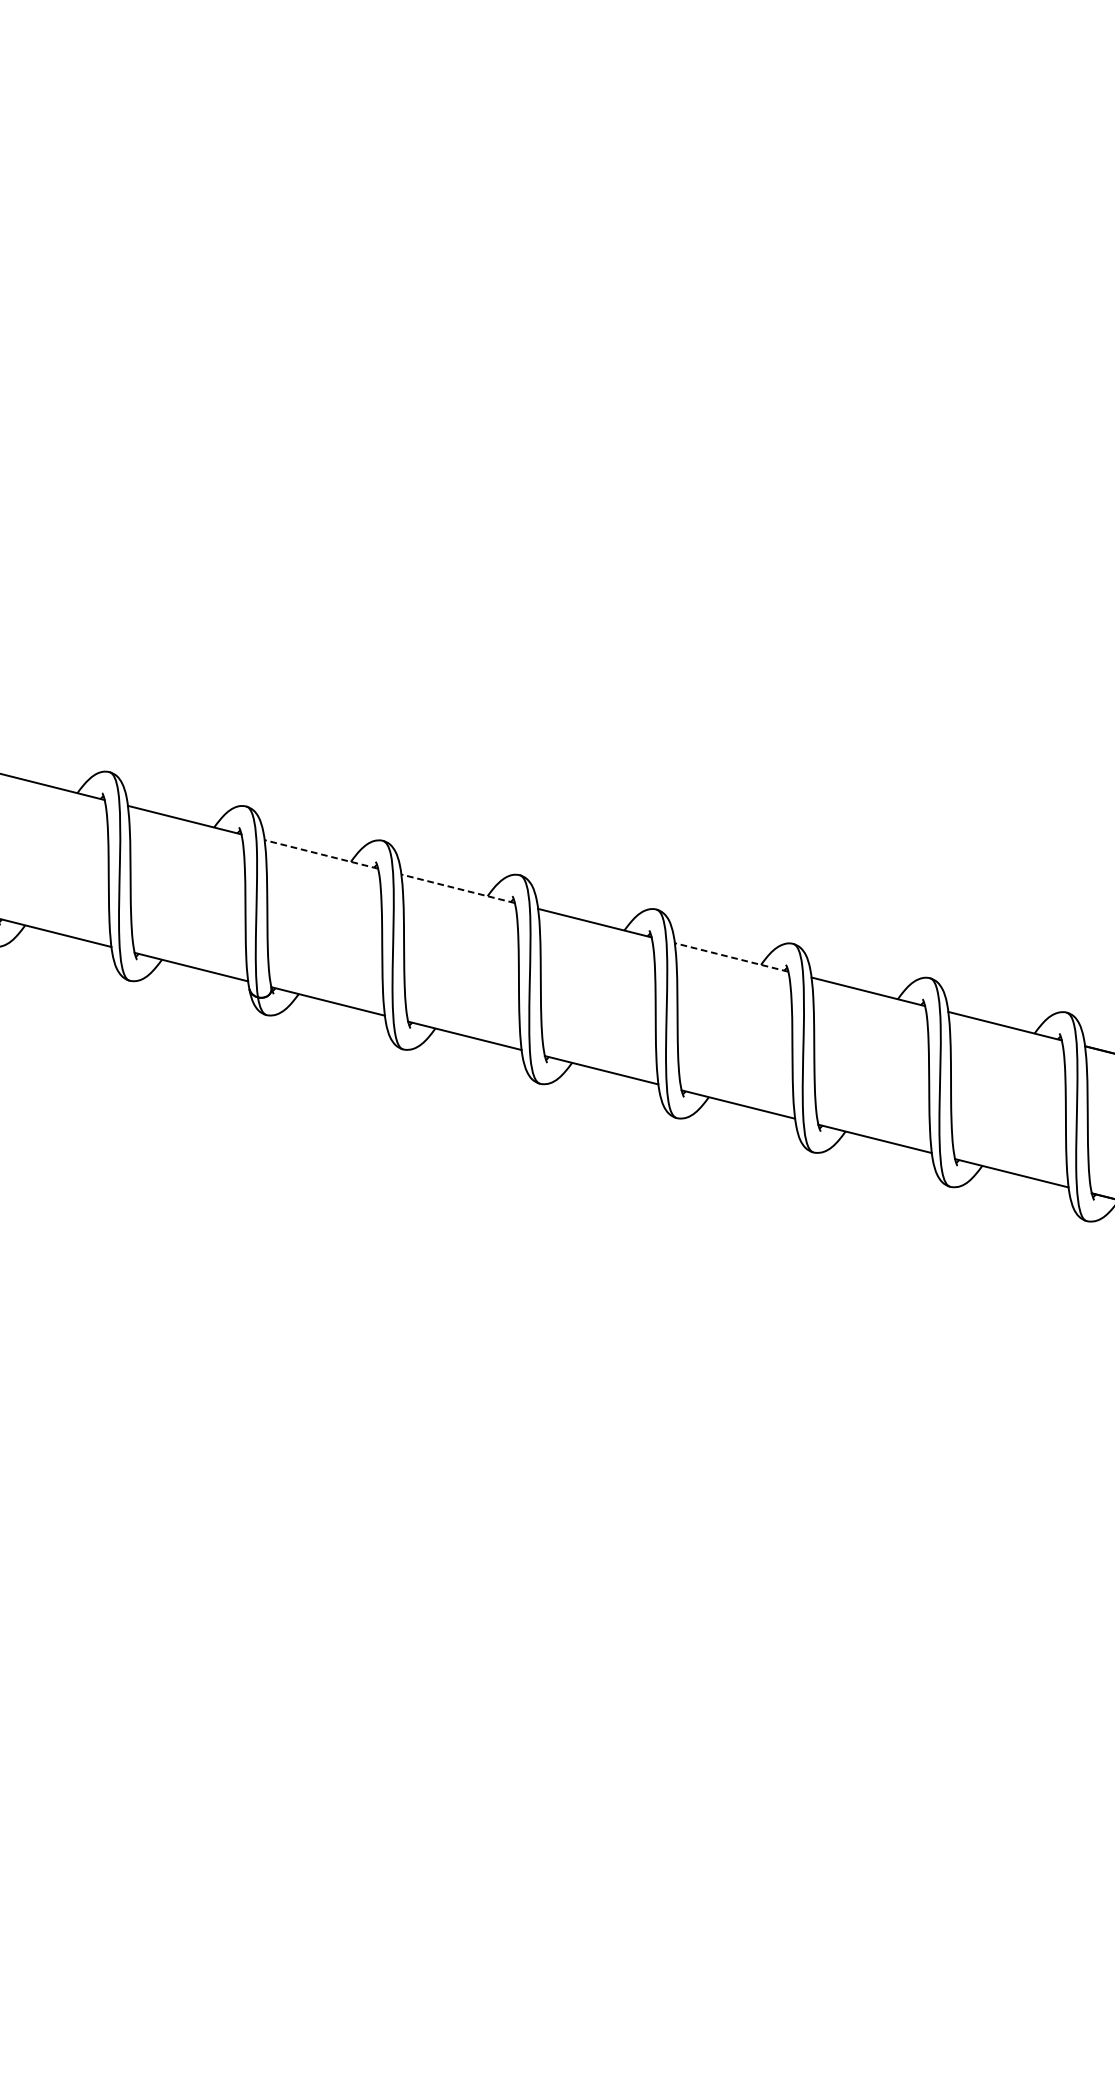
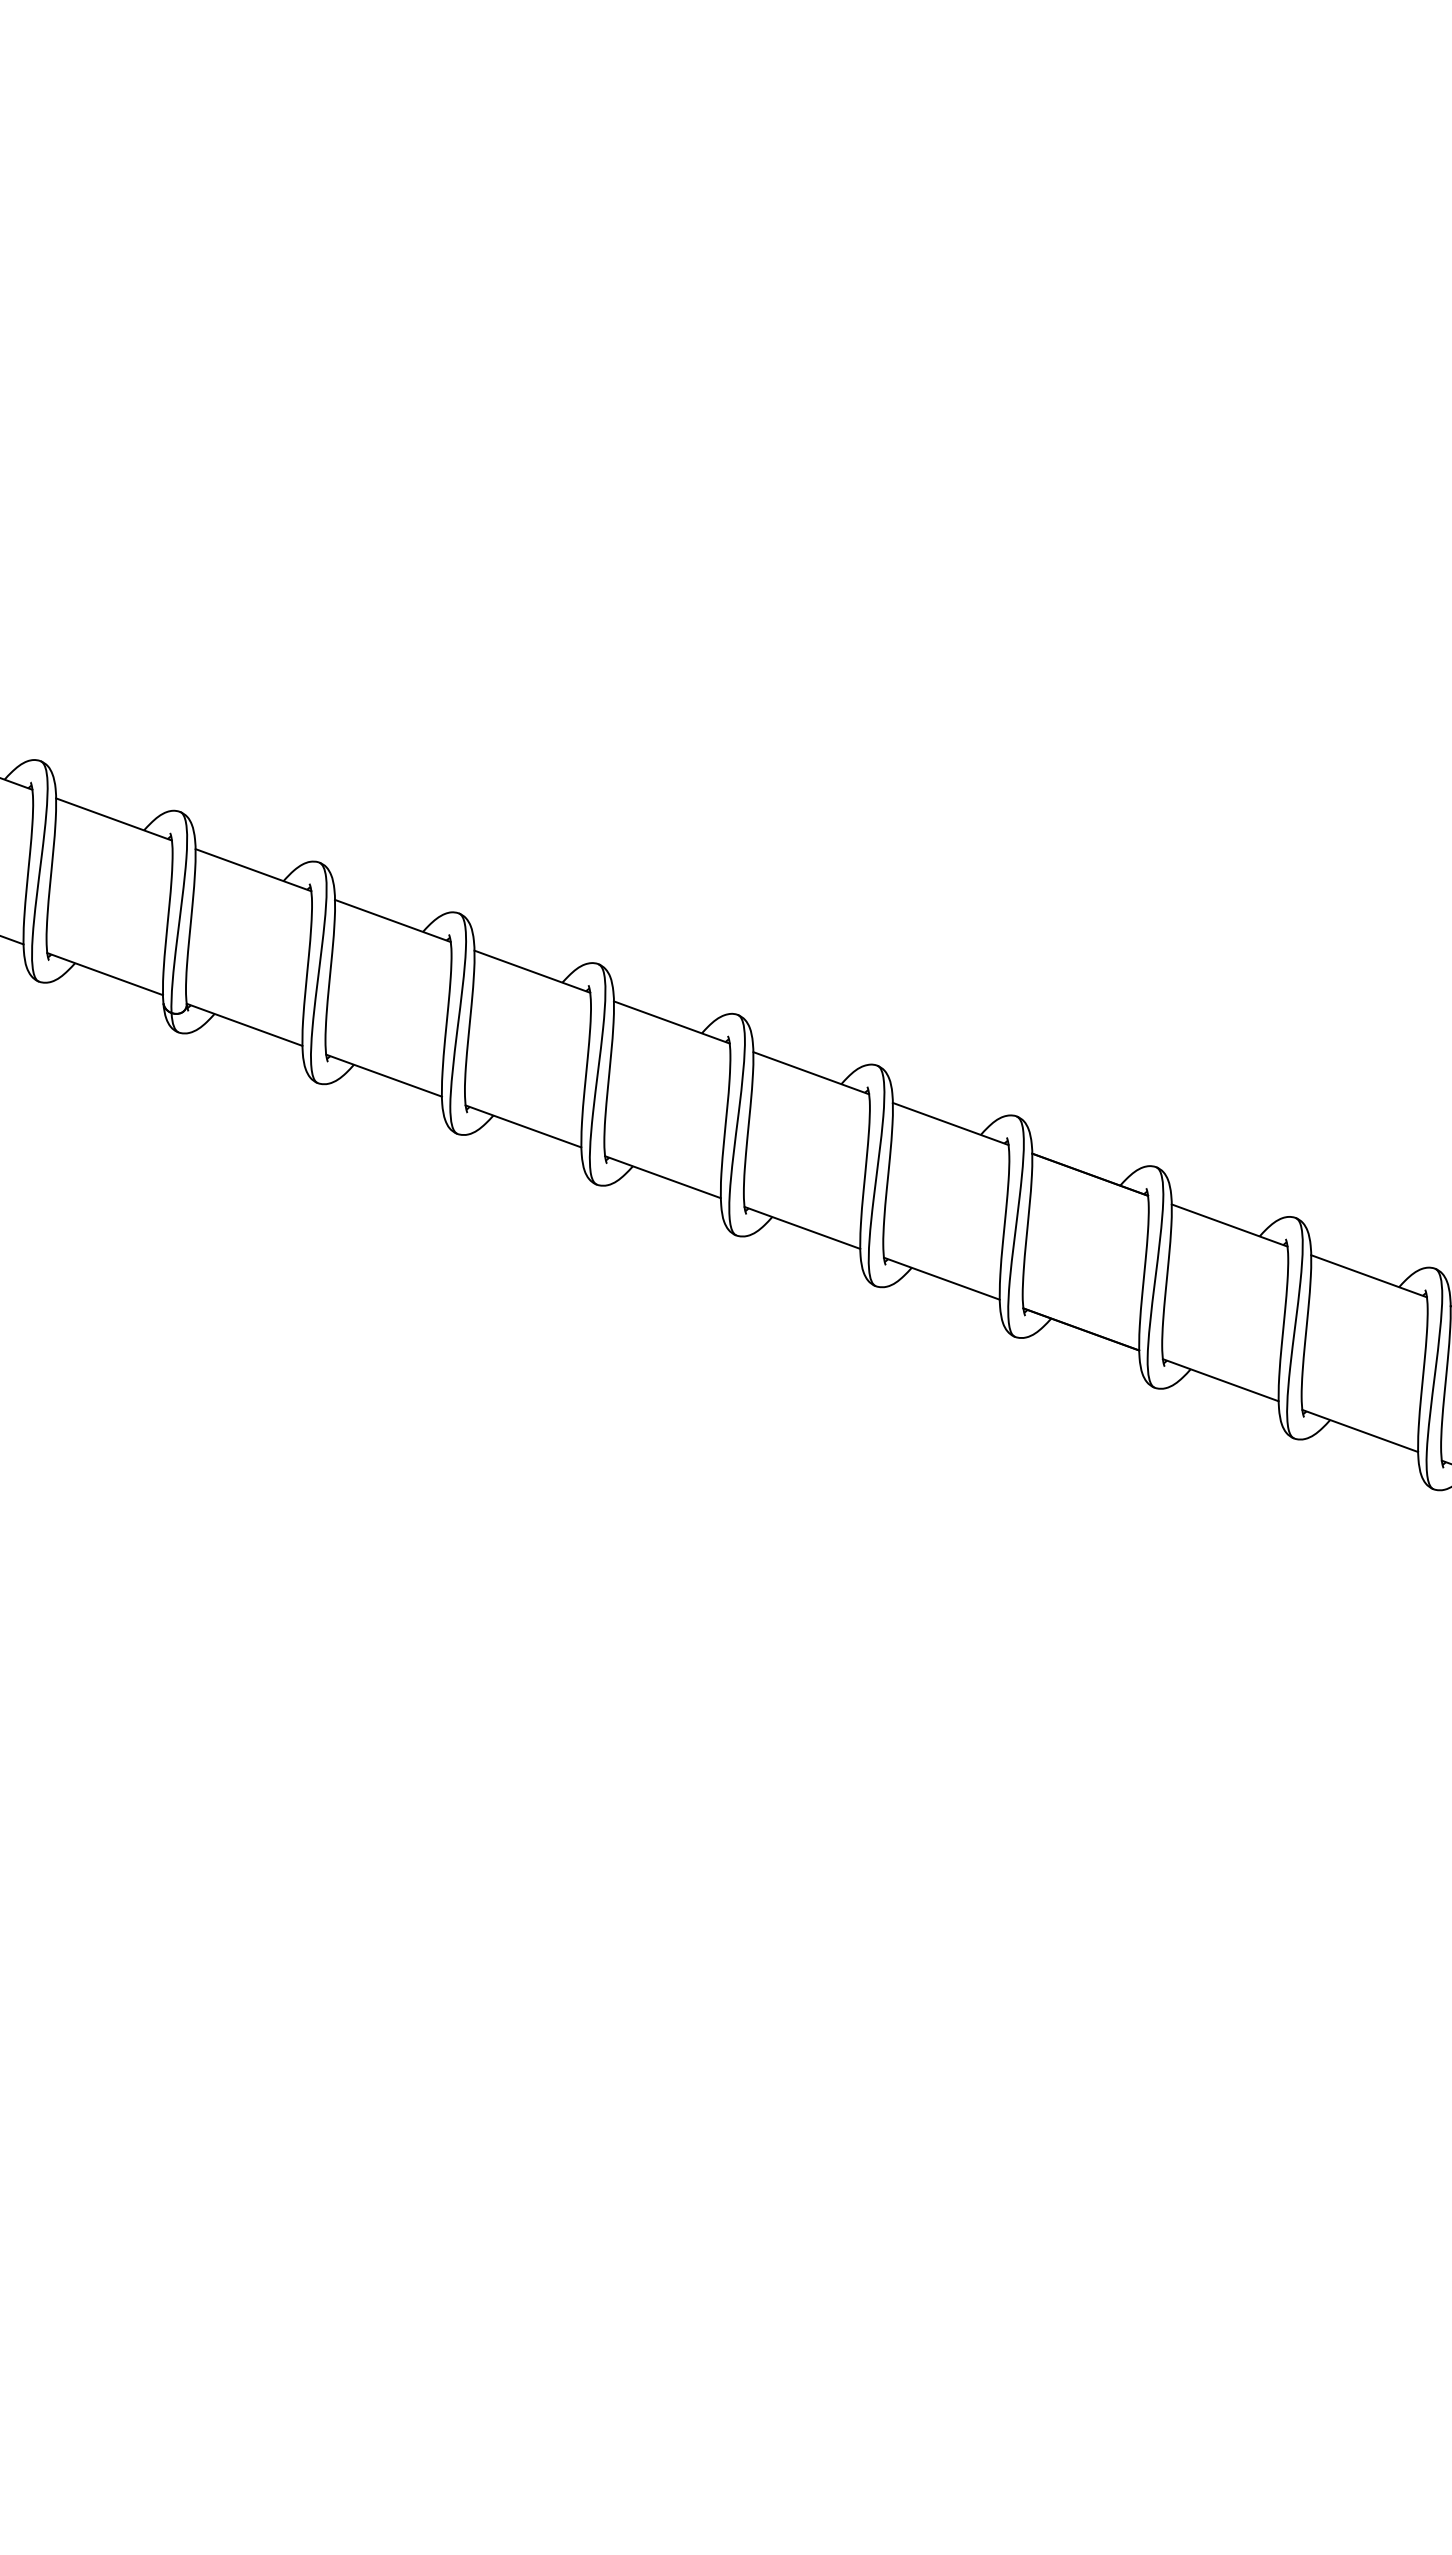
line: (321, 854) -> (253, 870), dashed -> solid
line: (457, 888) -> (392, 920), dashed -> solid
line: (731, 957) -> (671, 1022), dashed -> solid

